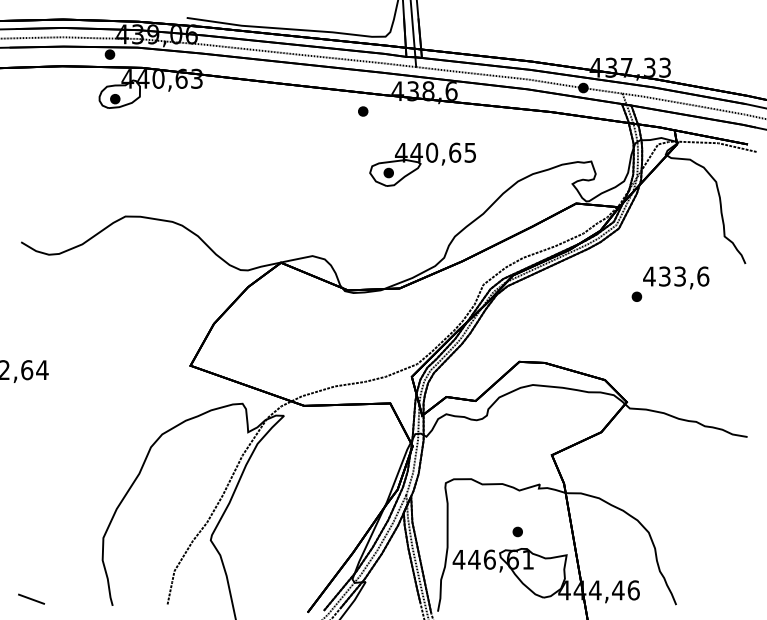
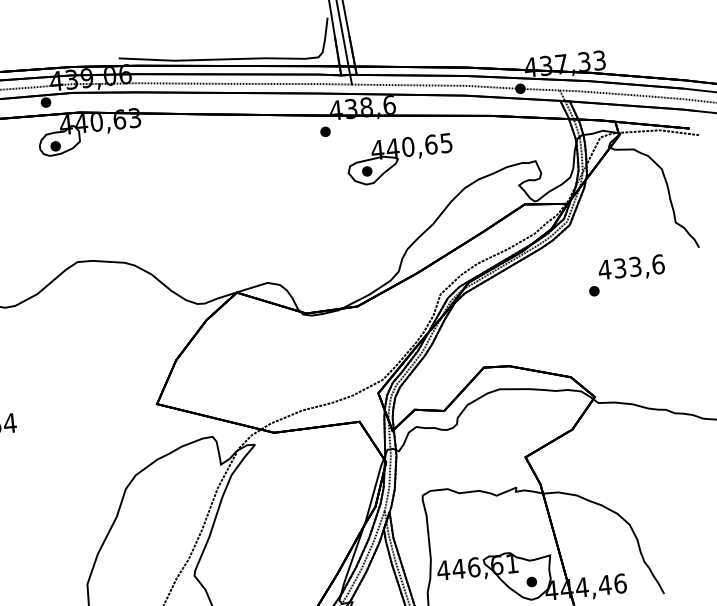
part: (363, 111) -> (325, 131), moved
part: (422, 164) -> (399, 159), moved
part: (517, 531) -> (531, 581), moved

